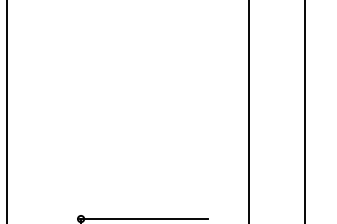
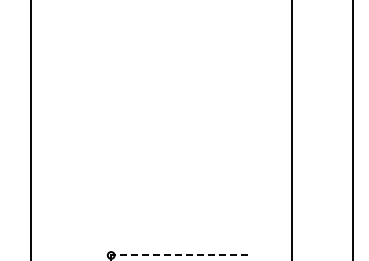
line: (144, 219) -> (179, 255), solid -> dashed

